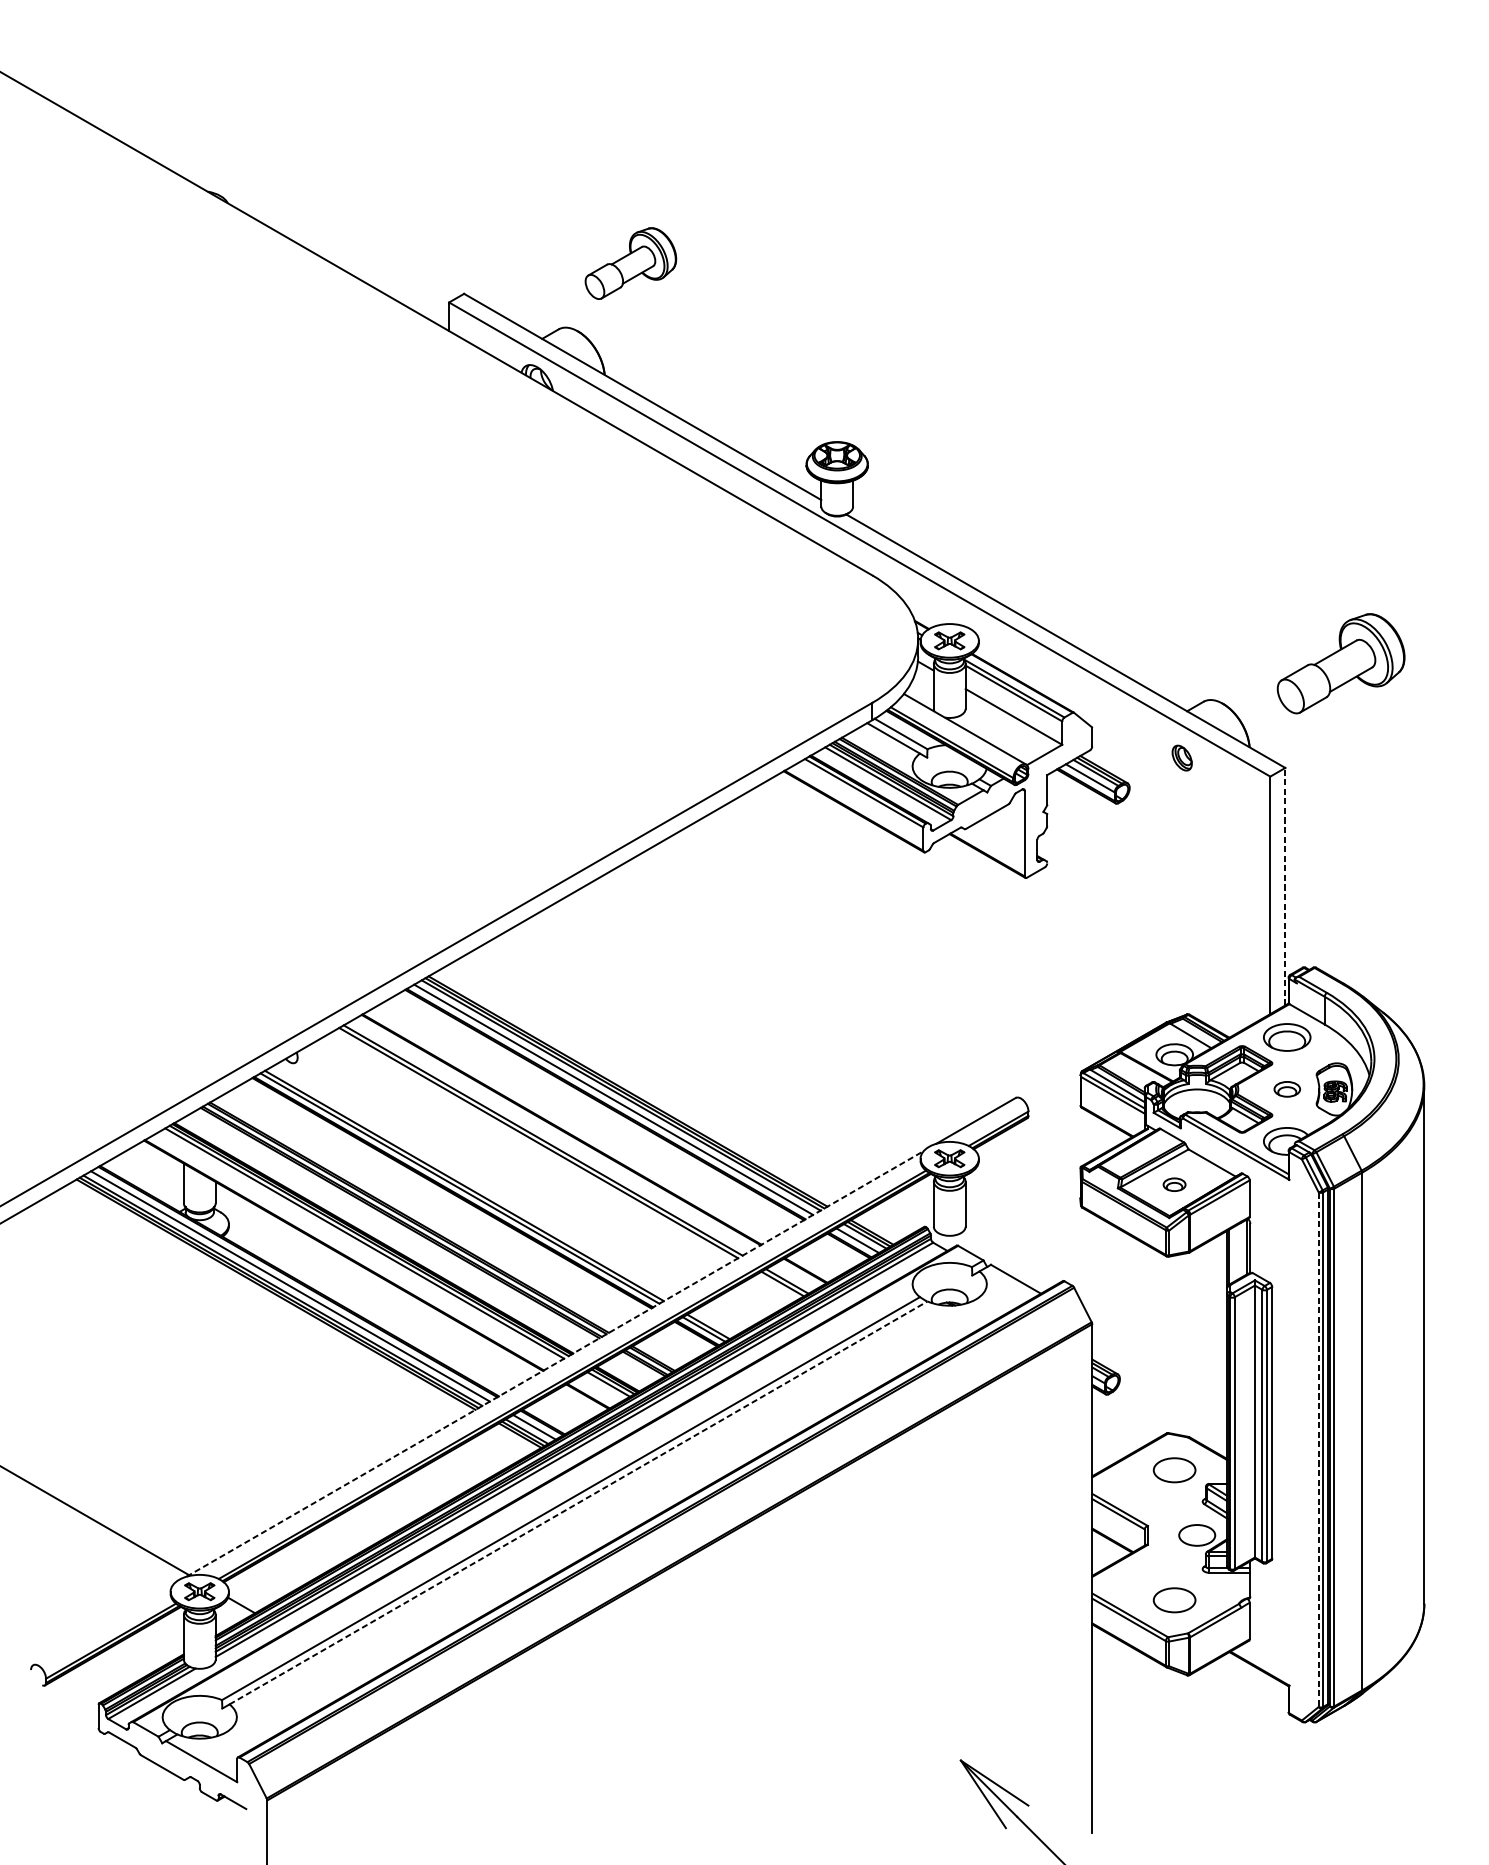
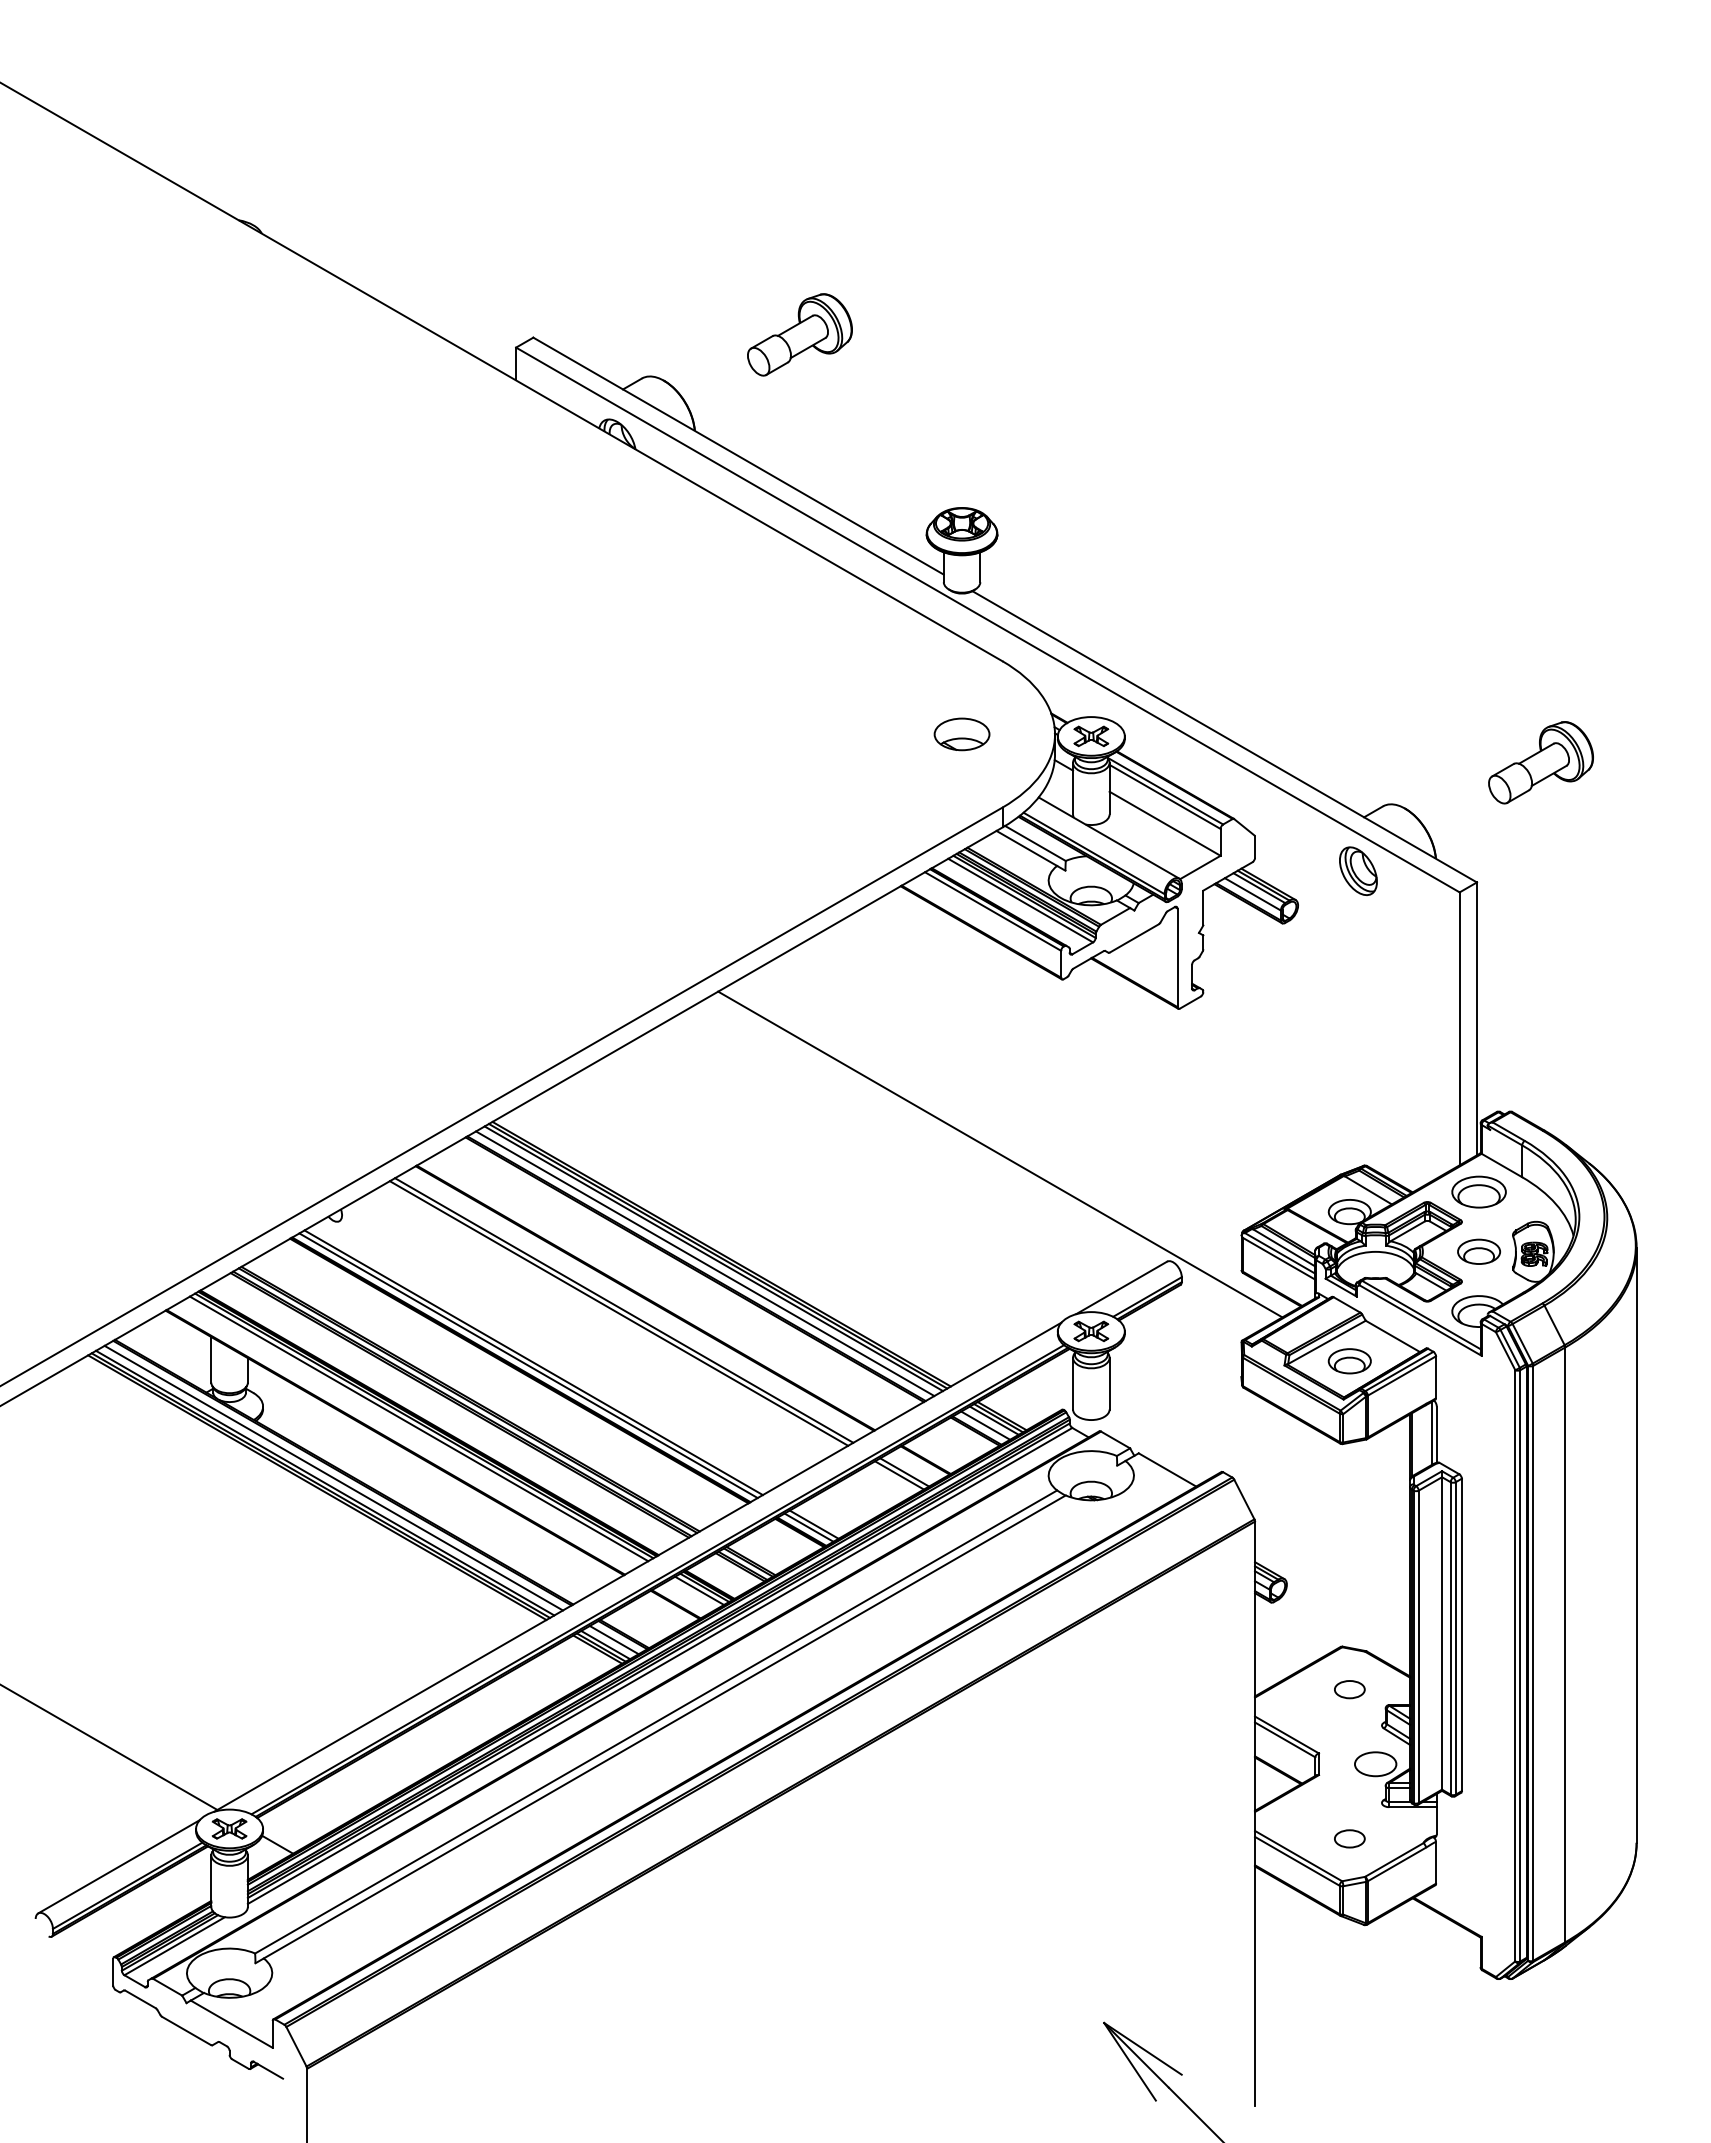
part: (630, 263) -> (799, 334), moved
part: (836, 639) -> (961, 734), added
part: (1340, 663) -> (1540, 762), size x0.71
part: (1182, 757) -> (1358, 870), size x1.67
line: (1284, 886) -> (1476, 1018), dashed -> solid
line: (870, 1004) -> (1000, 1154), added
part: (1287, 1089) -> (1479, 1251), size x1.43
part: (1174, 1184) -> (1349, 1361), size x1.67
line: (555, 1363) -> (638, 1566), dashed -> solid
line: (1318, 1449) -> (1515, 1665), dashed -> solid
part: (1174, 1470) -> (1349, 1689), size x0.62
line: (579, 1502) -> (665, 1726), dashed -> solid
part: (1174, 1600) -> (1349, 1838), size x0.62
line: (103, 1624) -> (118, 1866), added

